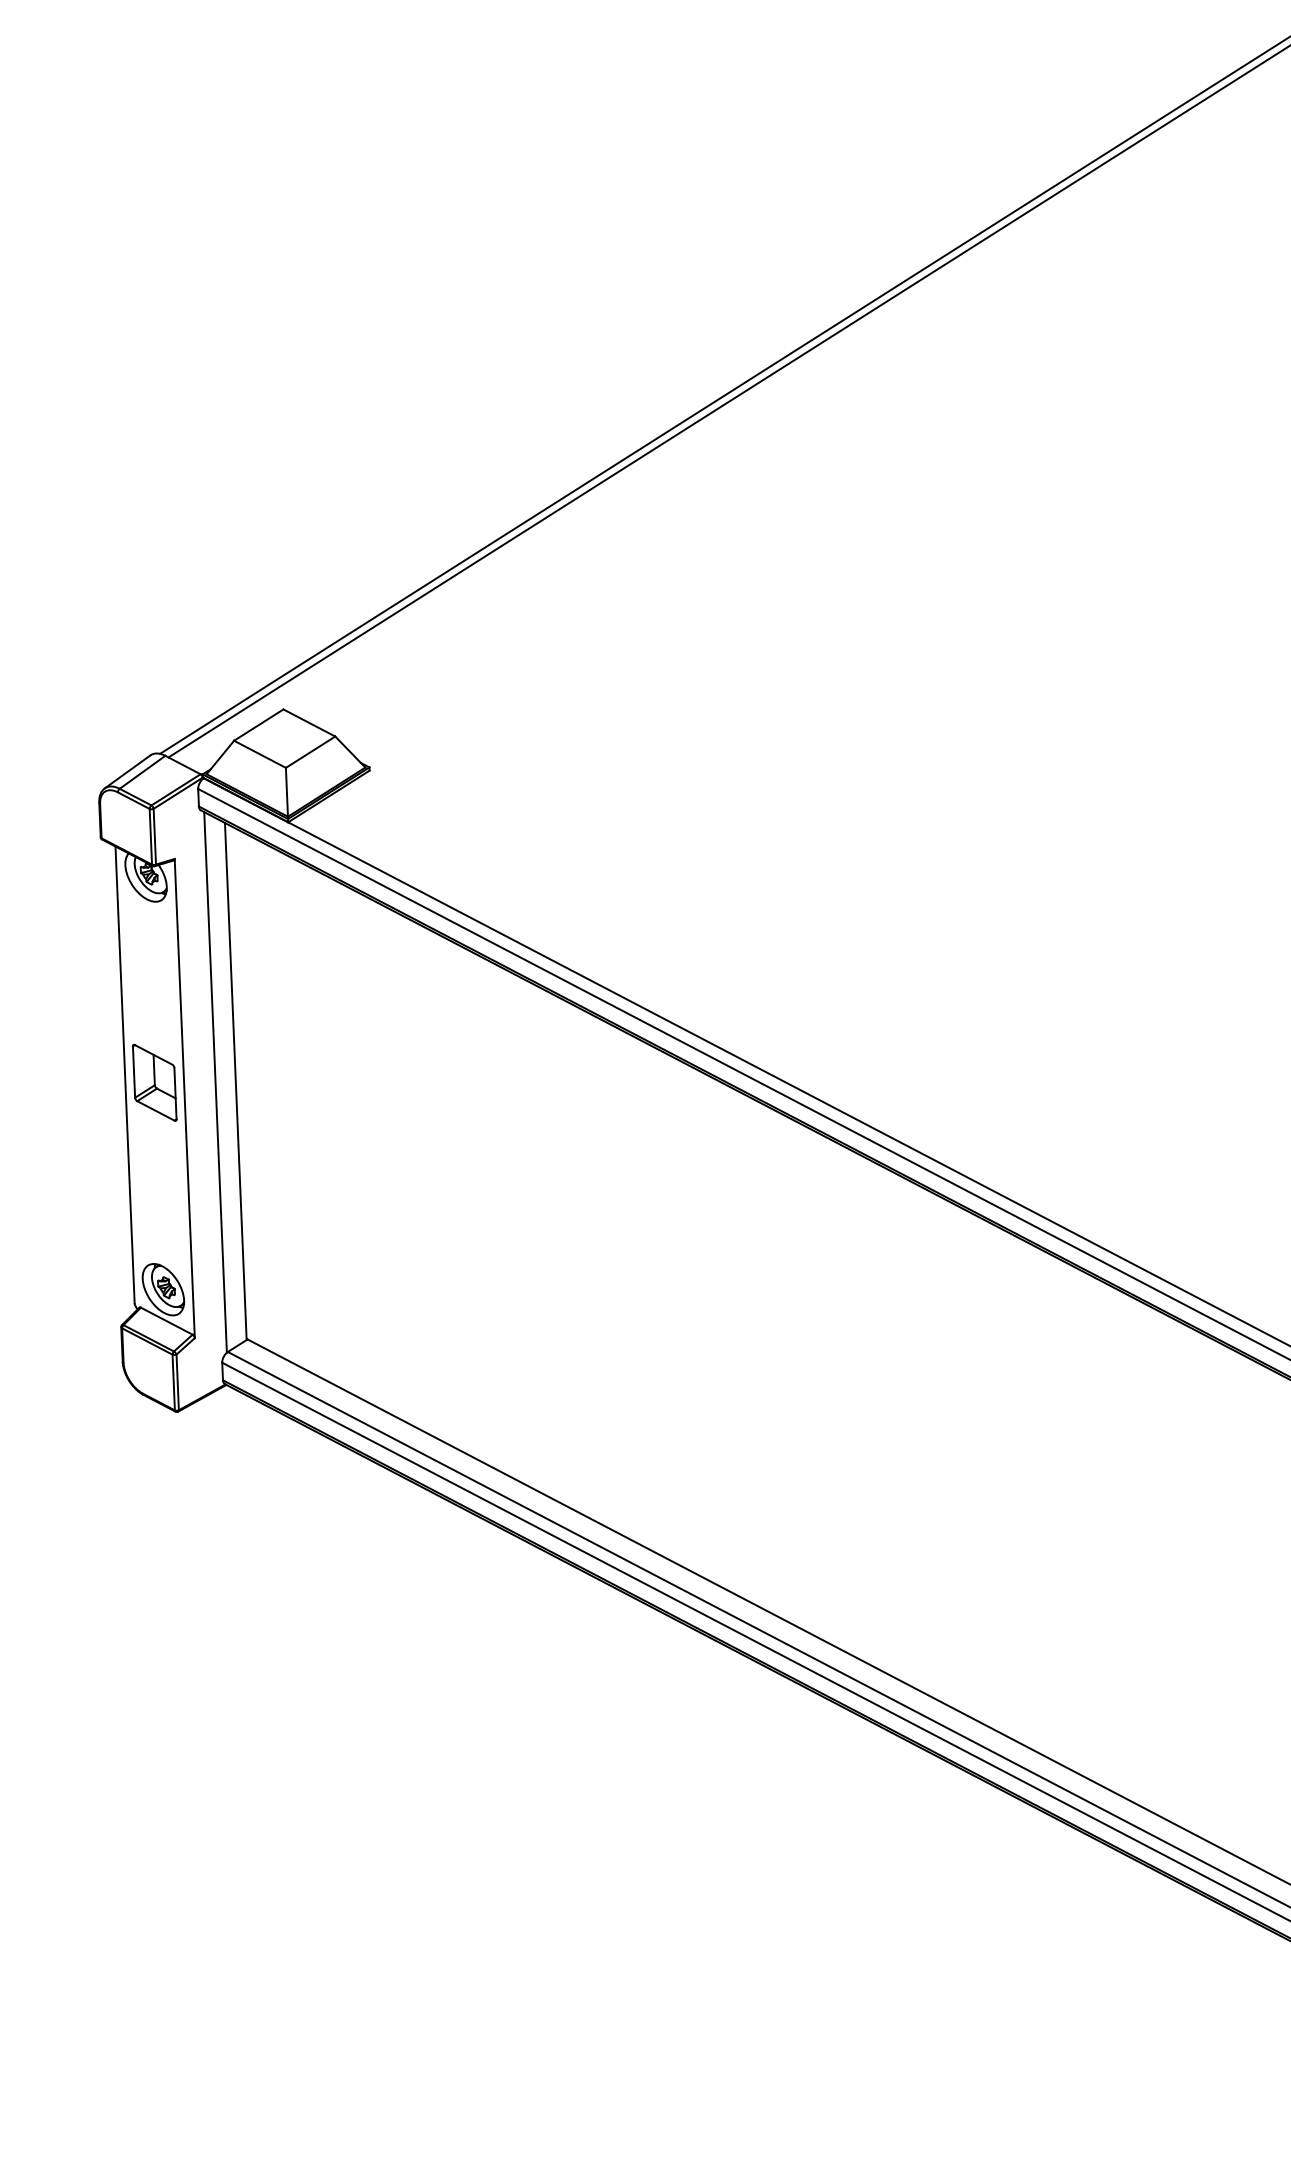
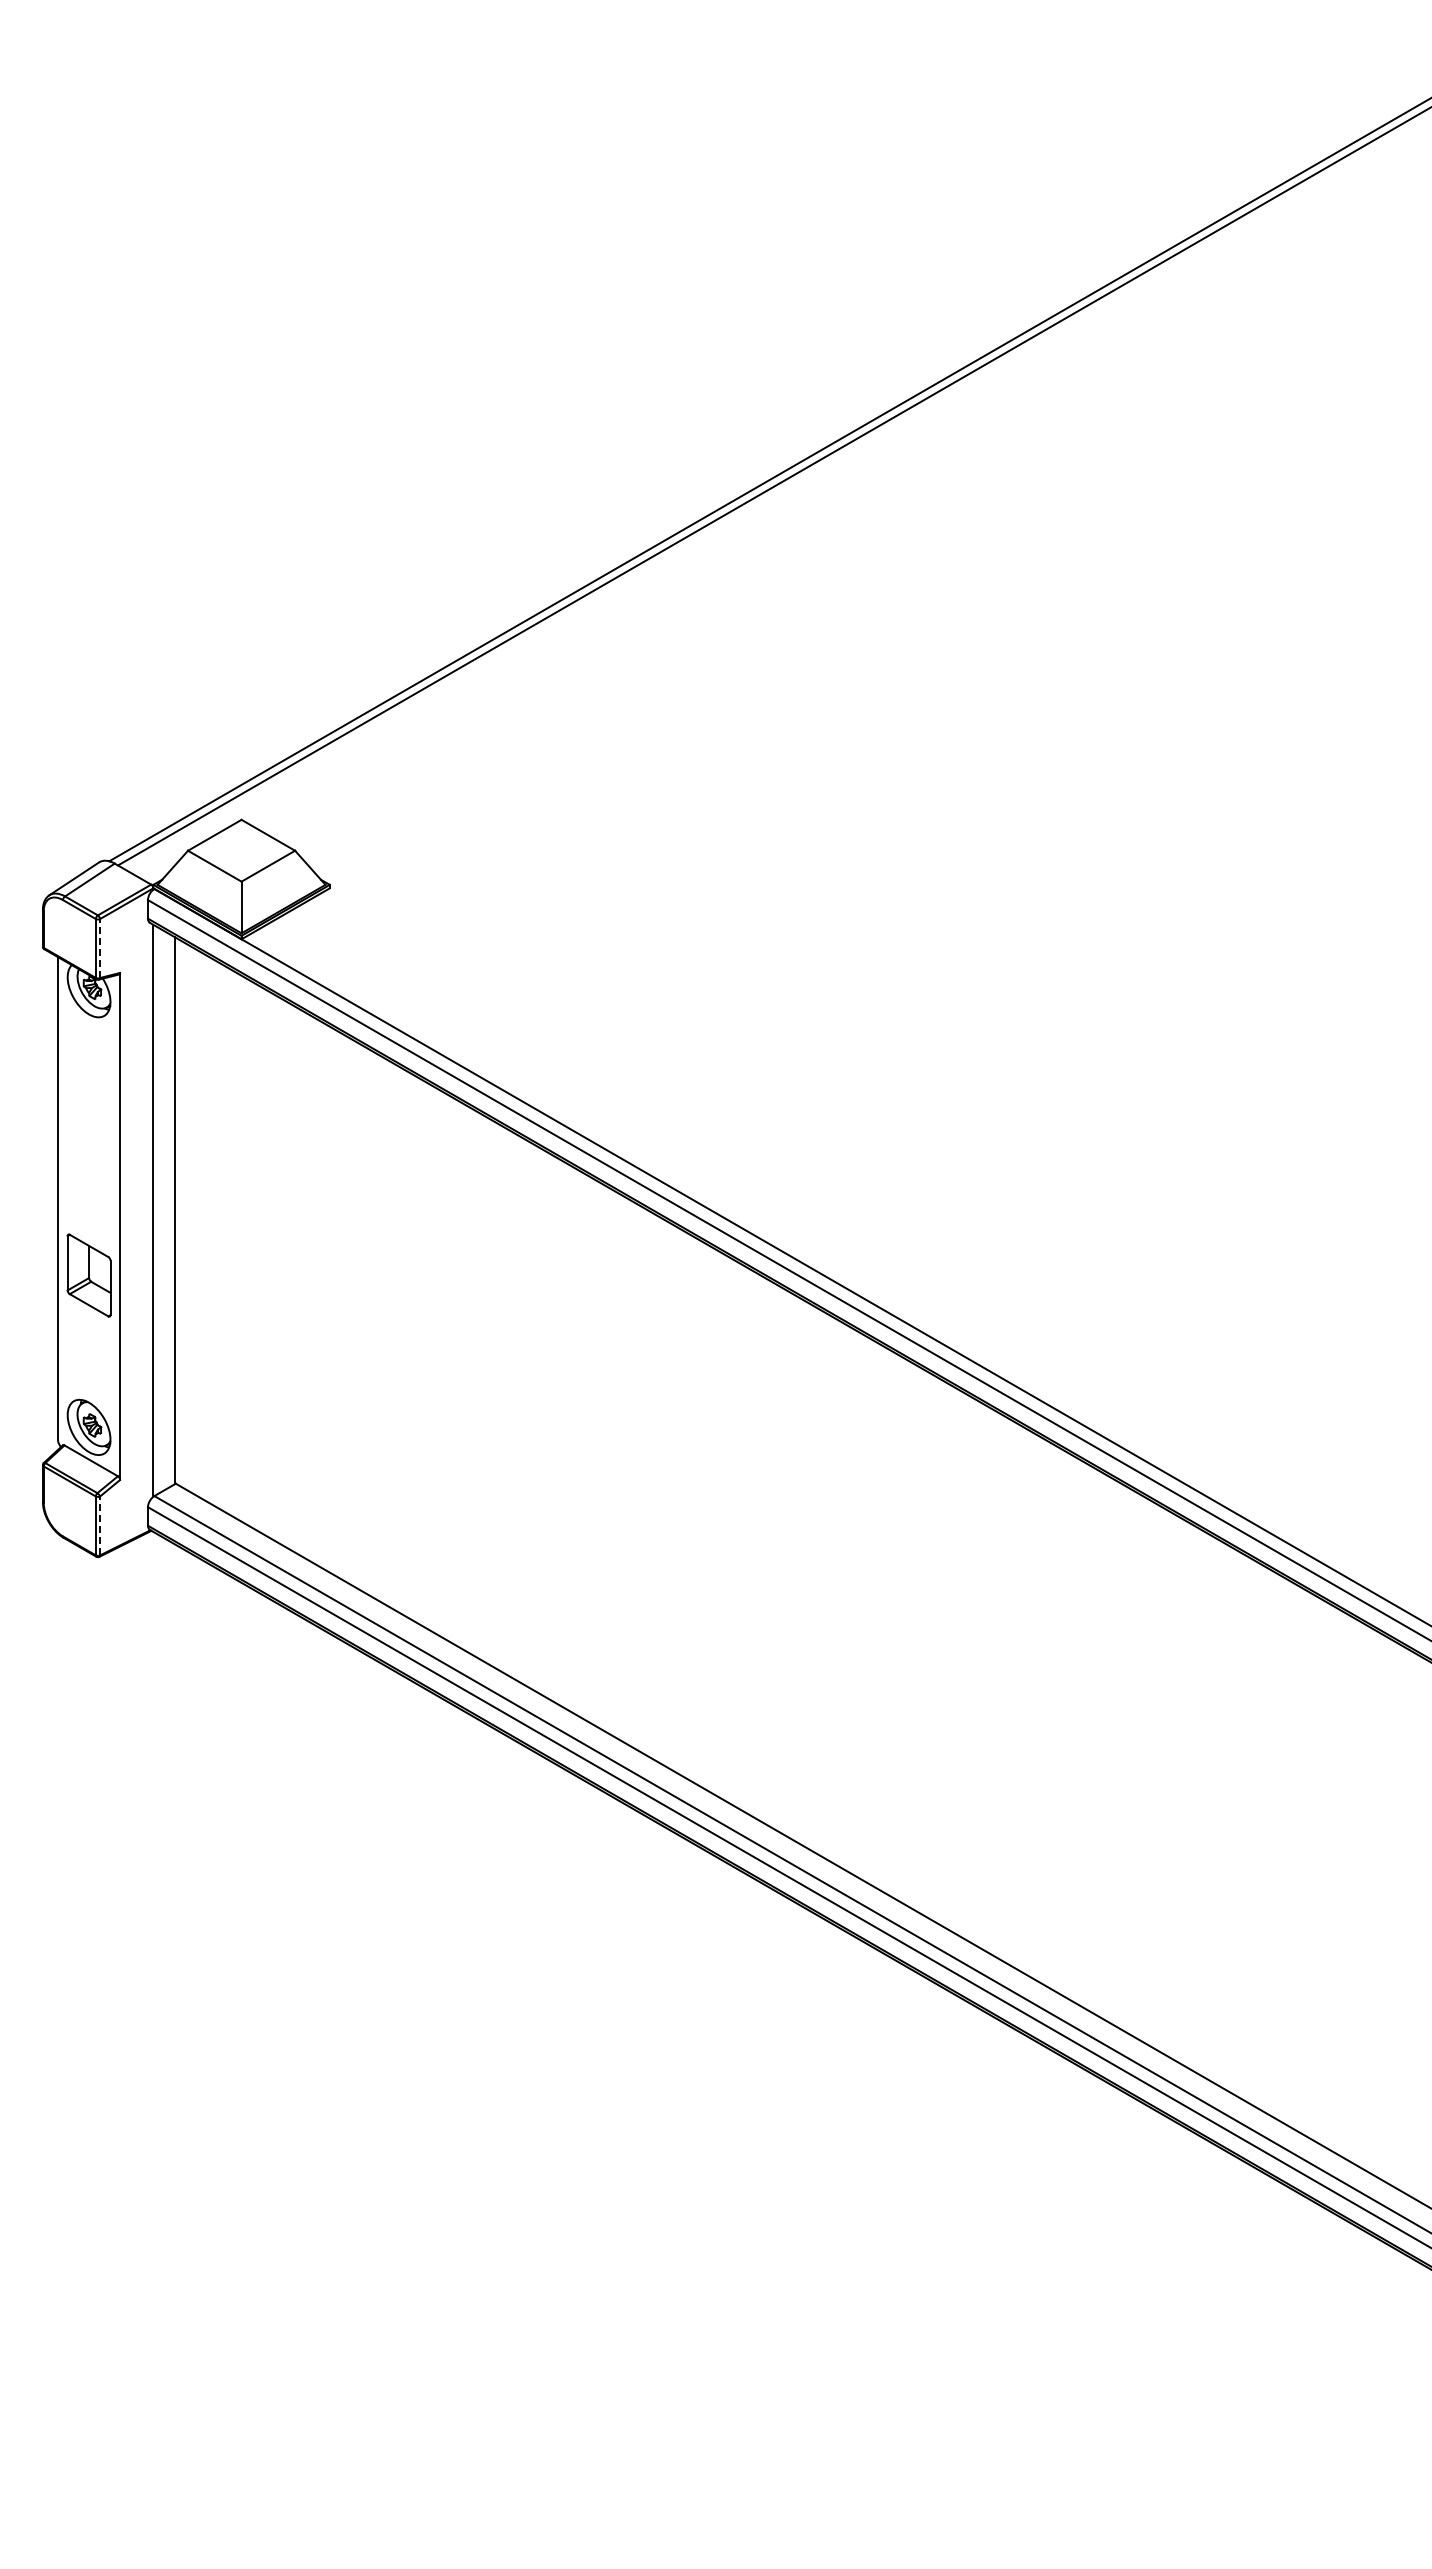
line: (155, 836) -> (100, 948), solid -> dashed
part: (154, 1082) -> (88, 1275), moved
line: (178, 1381) -> (100, 1525), solid -> dashed

